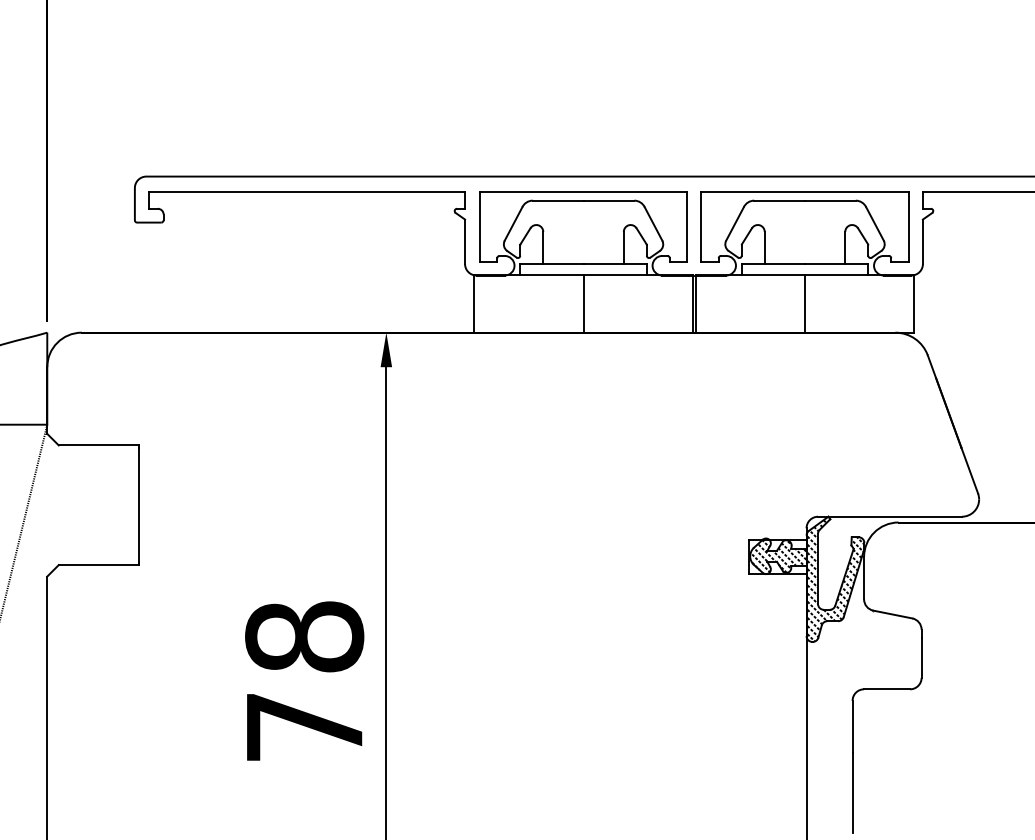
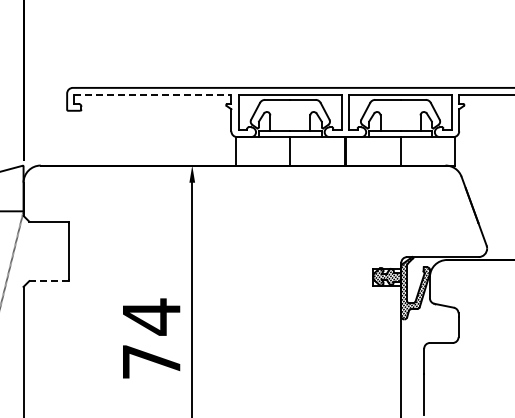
line: (306, 191) -> (152, 95), solid -> dashed
line: (99, 565) -> (49, 281), solid -> dashed
text: (304, 636) -> (151, 316), 78 -> 74

